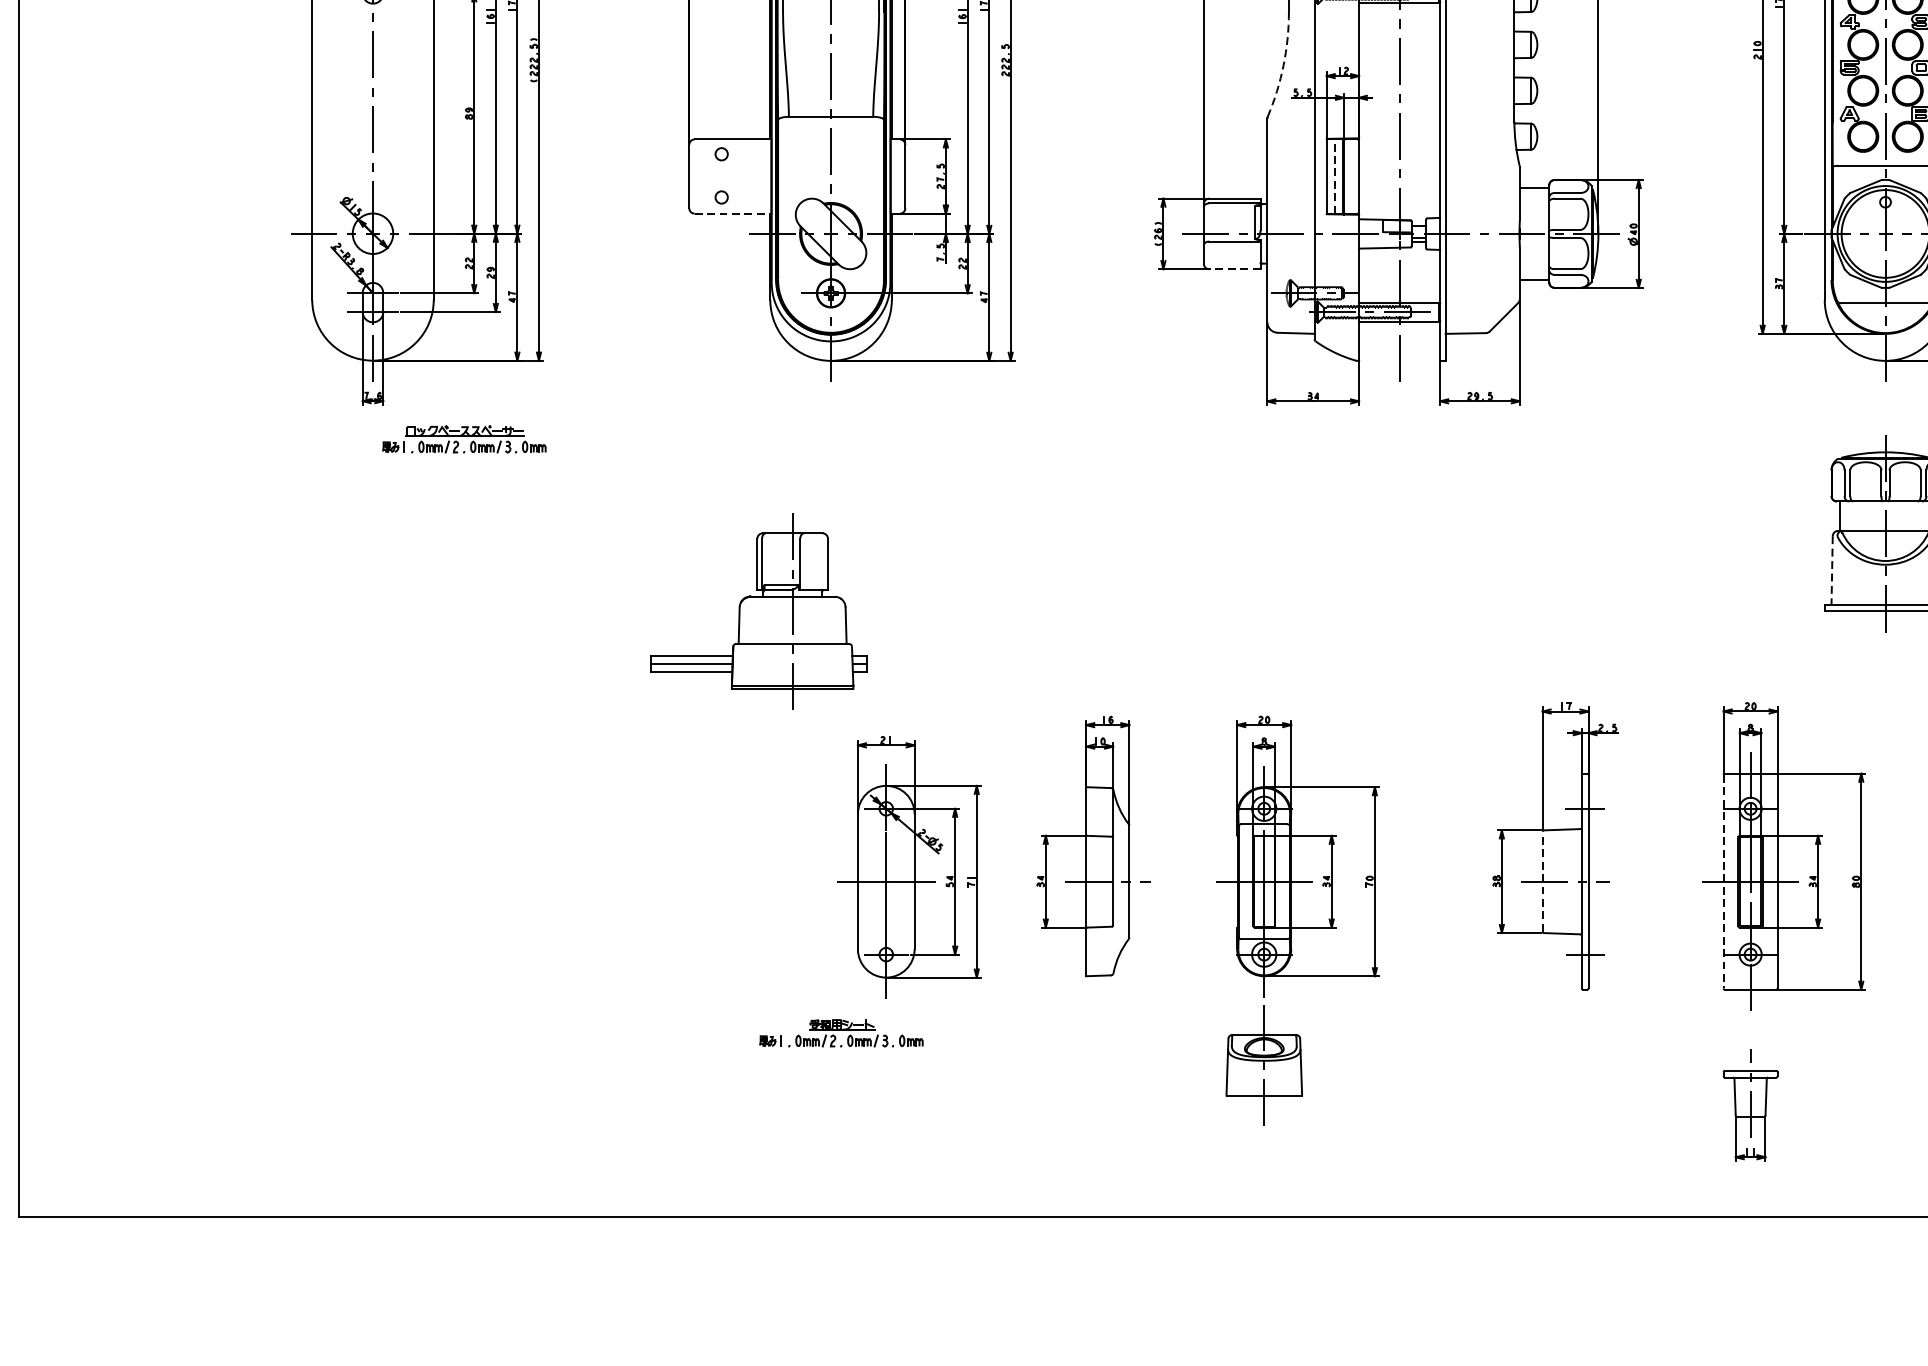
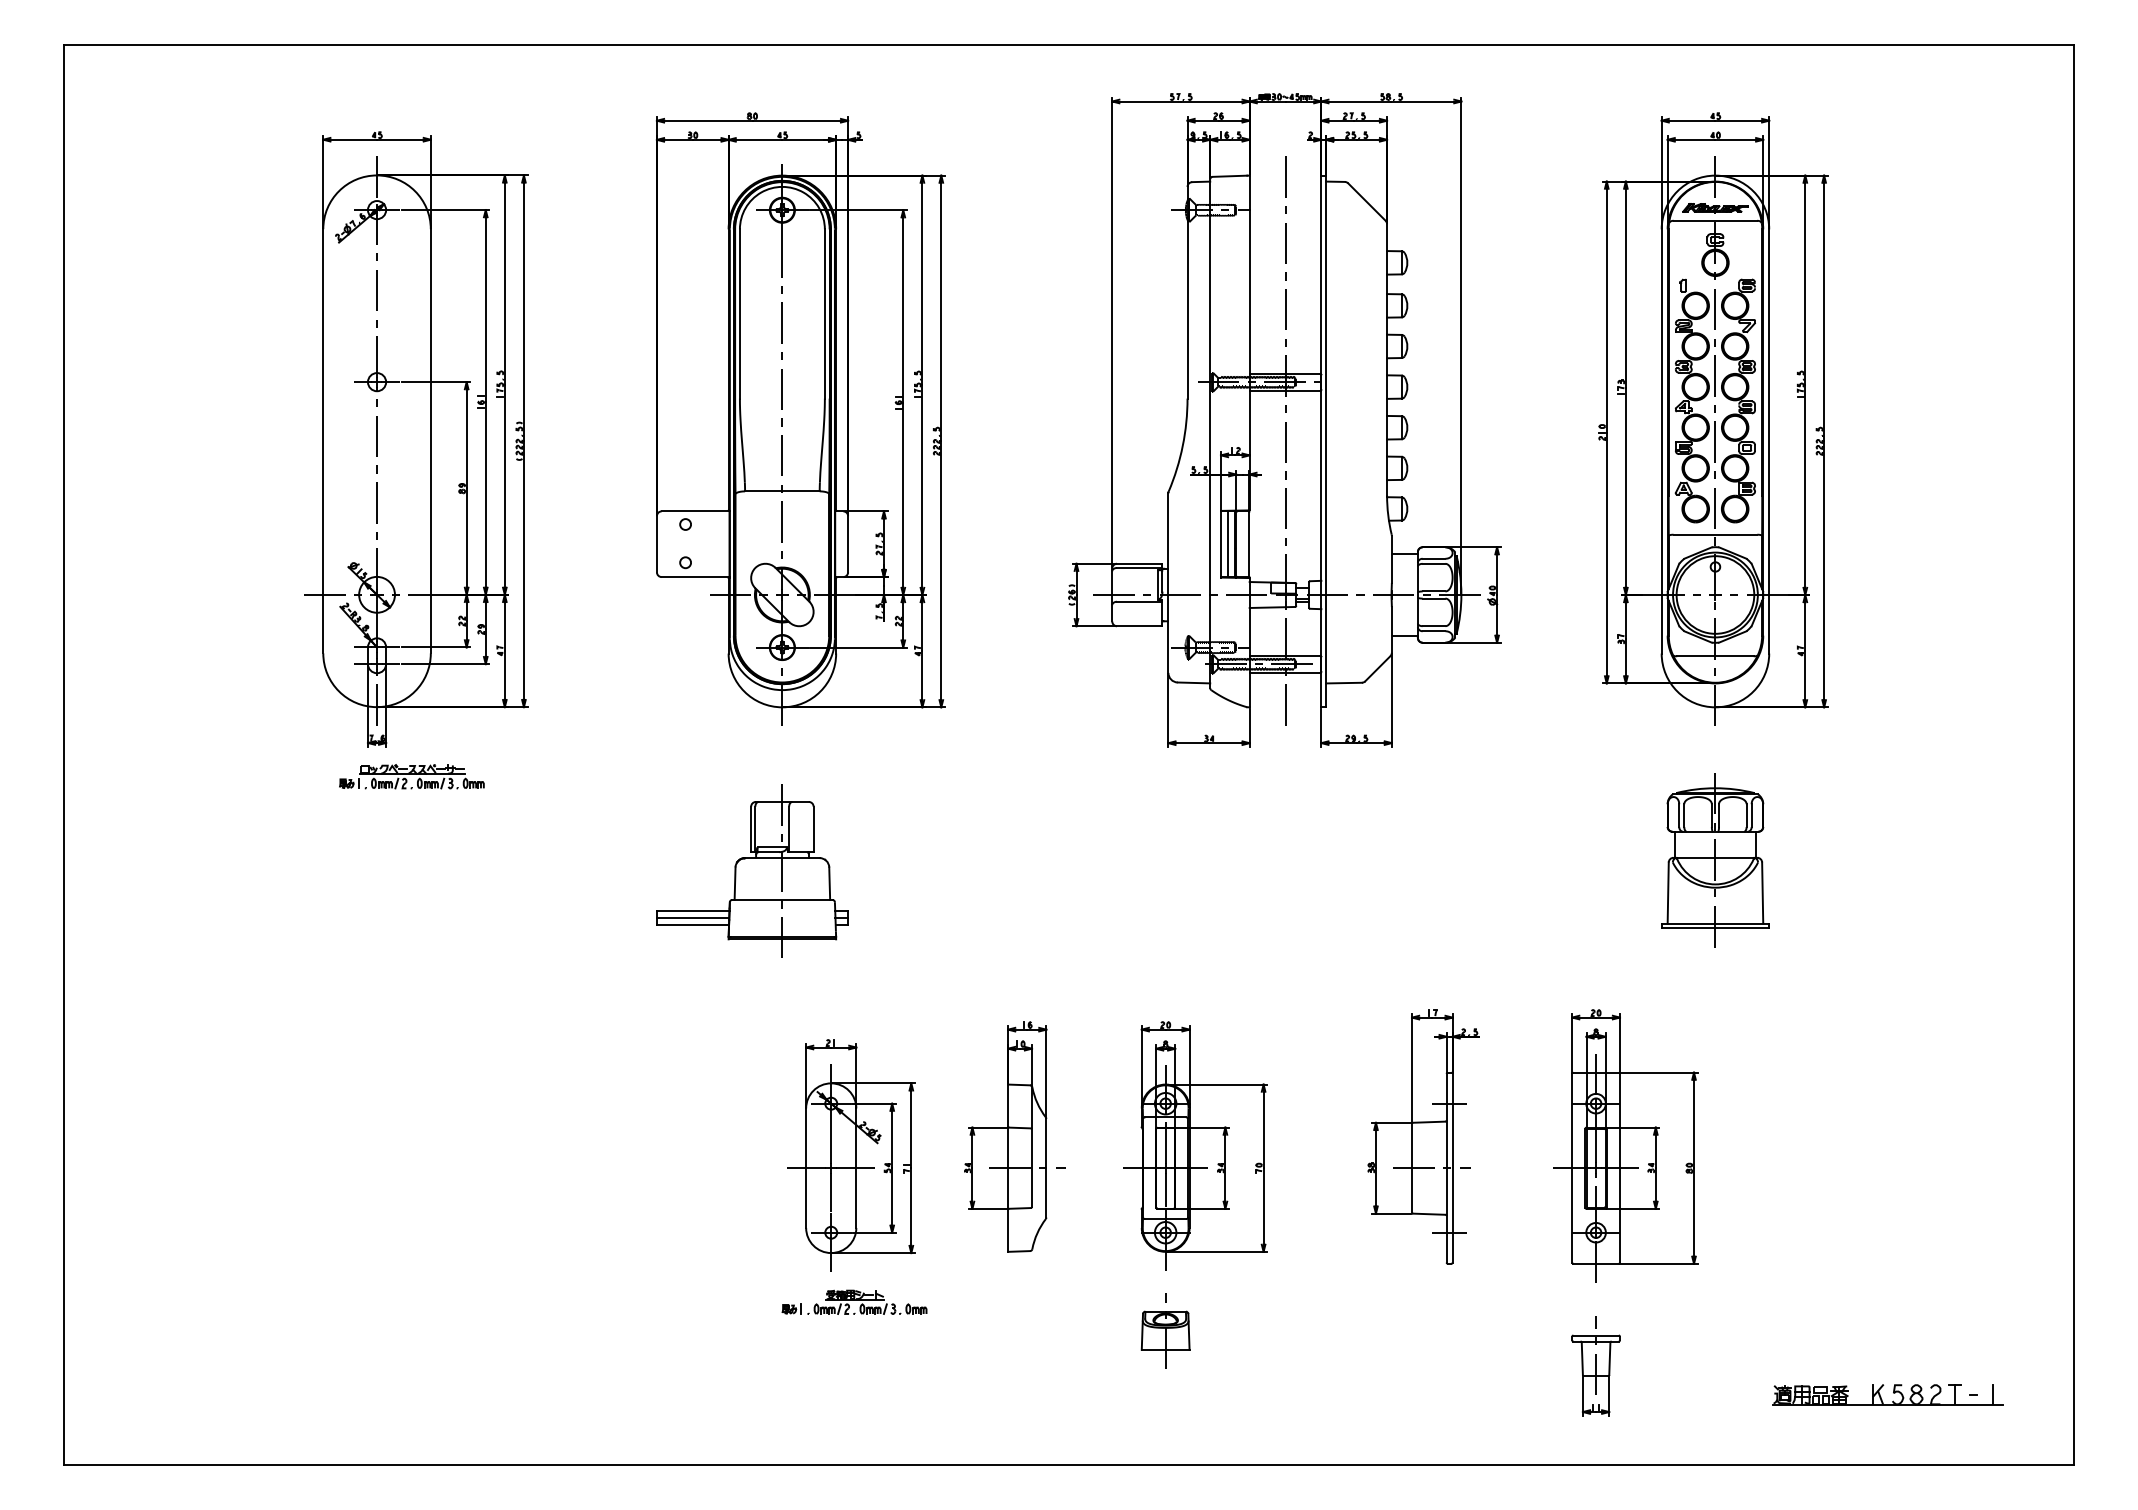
arc: (1283, 64) -> (1182, 445), dashed -> solid
line: (1335, 175) -> (1228, 543), dashed -> solid
line: (732, 214) -> (695, 577), dashed -> solid
line: (1234, 269) -> (1139, 626), dashed -> solid
part: (463, 439) -> (411, 776), moved
line: (1832, 571) -> (1668, 893), dashed -> solid
part: (758, 610) -> (752, 870), moved
line: (1543, 880) -> (1412, 1167), dashed -> solid
line: (1723, 882) -> (1572, 1168), dashed -> solid
part: (841, 1032) -> (854, 1301), moved
part: (1264, 1065) -> (1165, 1330), size x0.71

